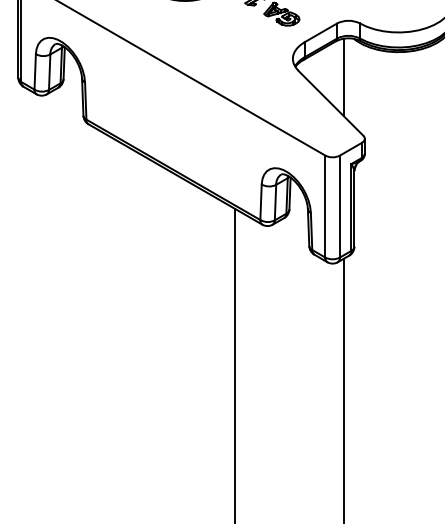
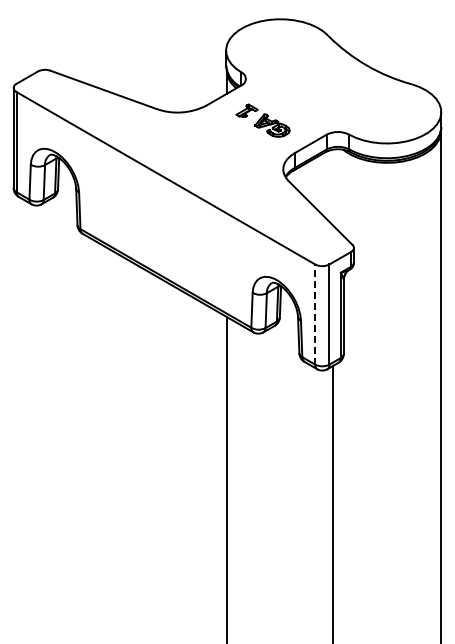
line: (343, 77) -> (333, 187), removed
line: (325, 206) -> (315, 314), solid -> dashed

